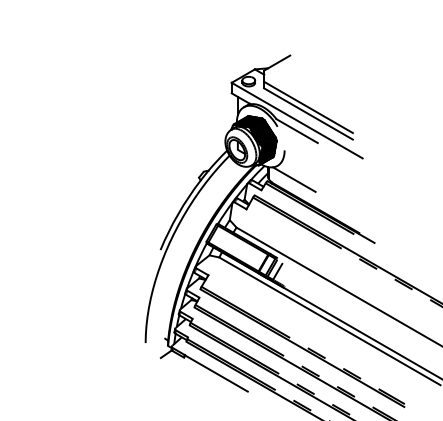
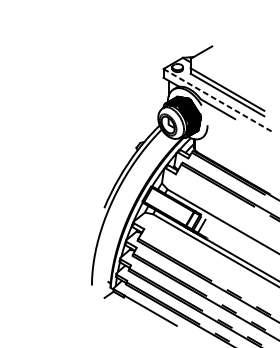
line: (297, 120) -> (218, 100), solid -> dashed
line: (294, 179) -> (215, 149), removed

